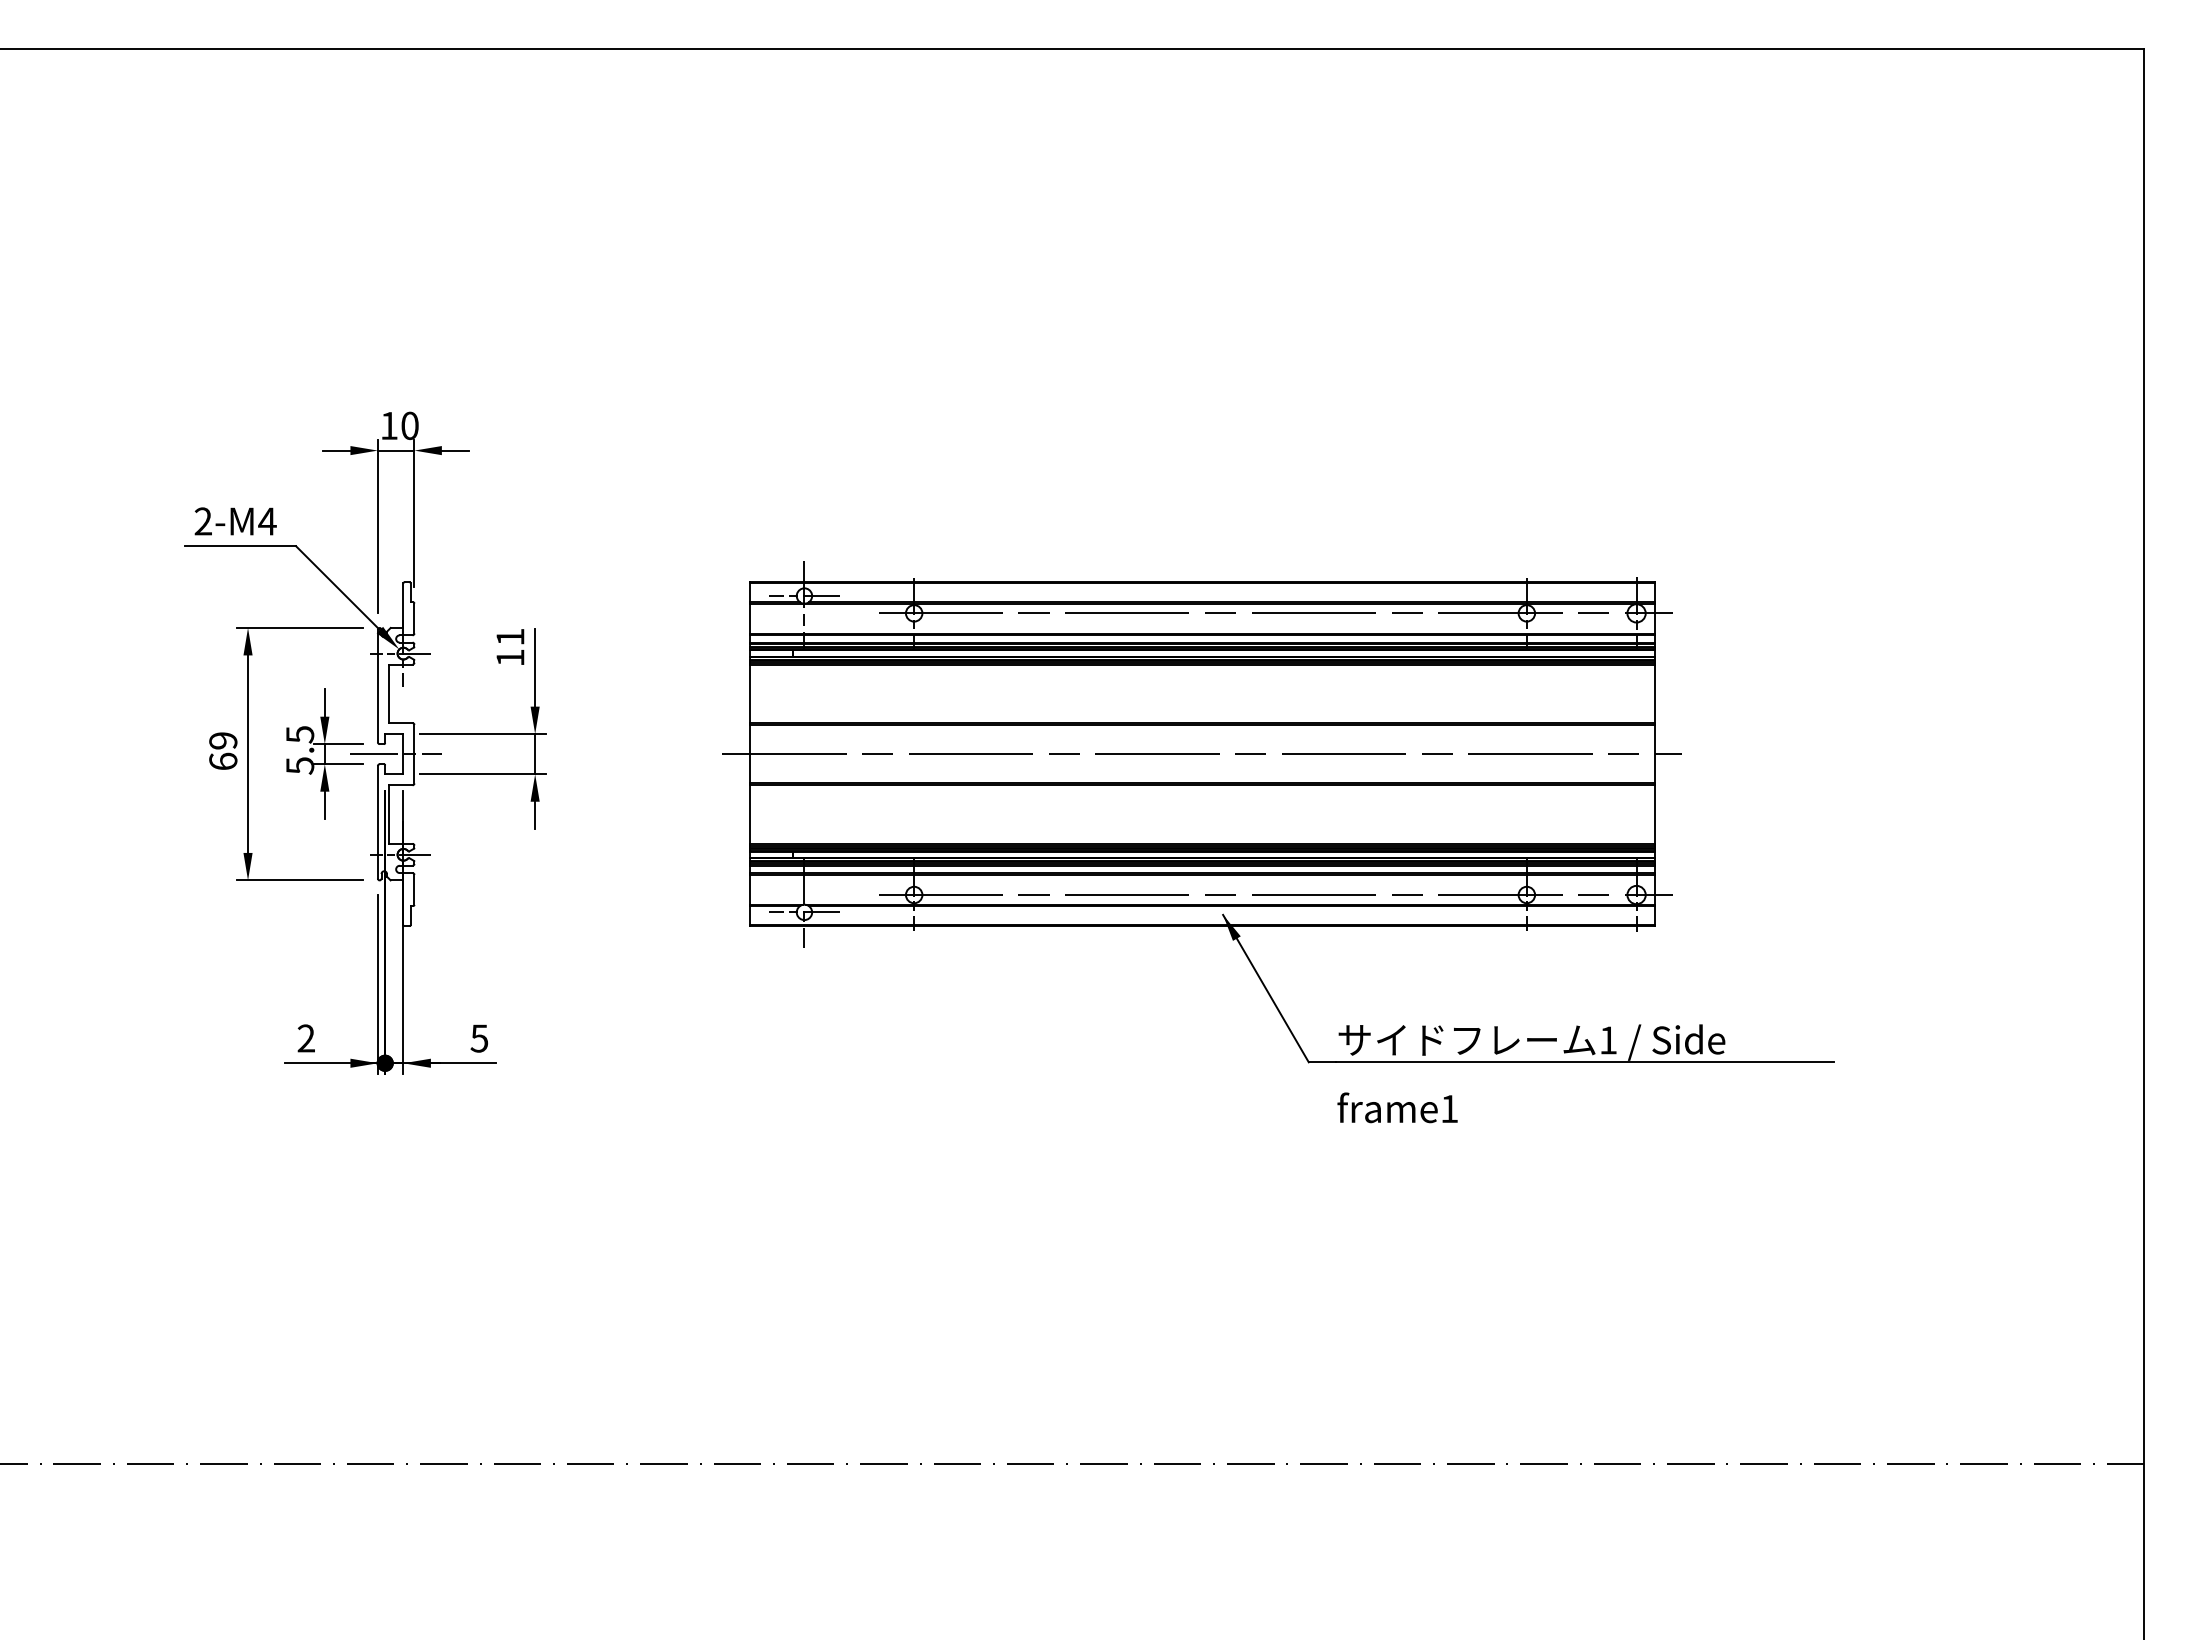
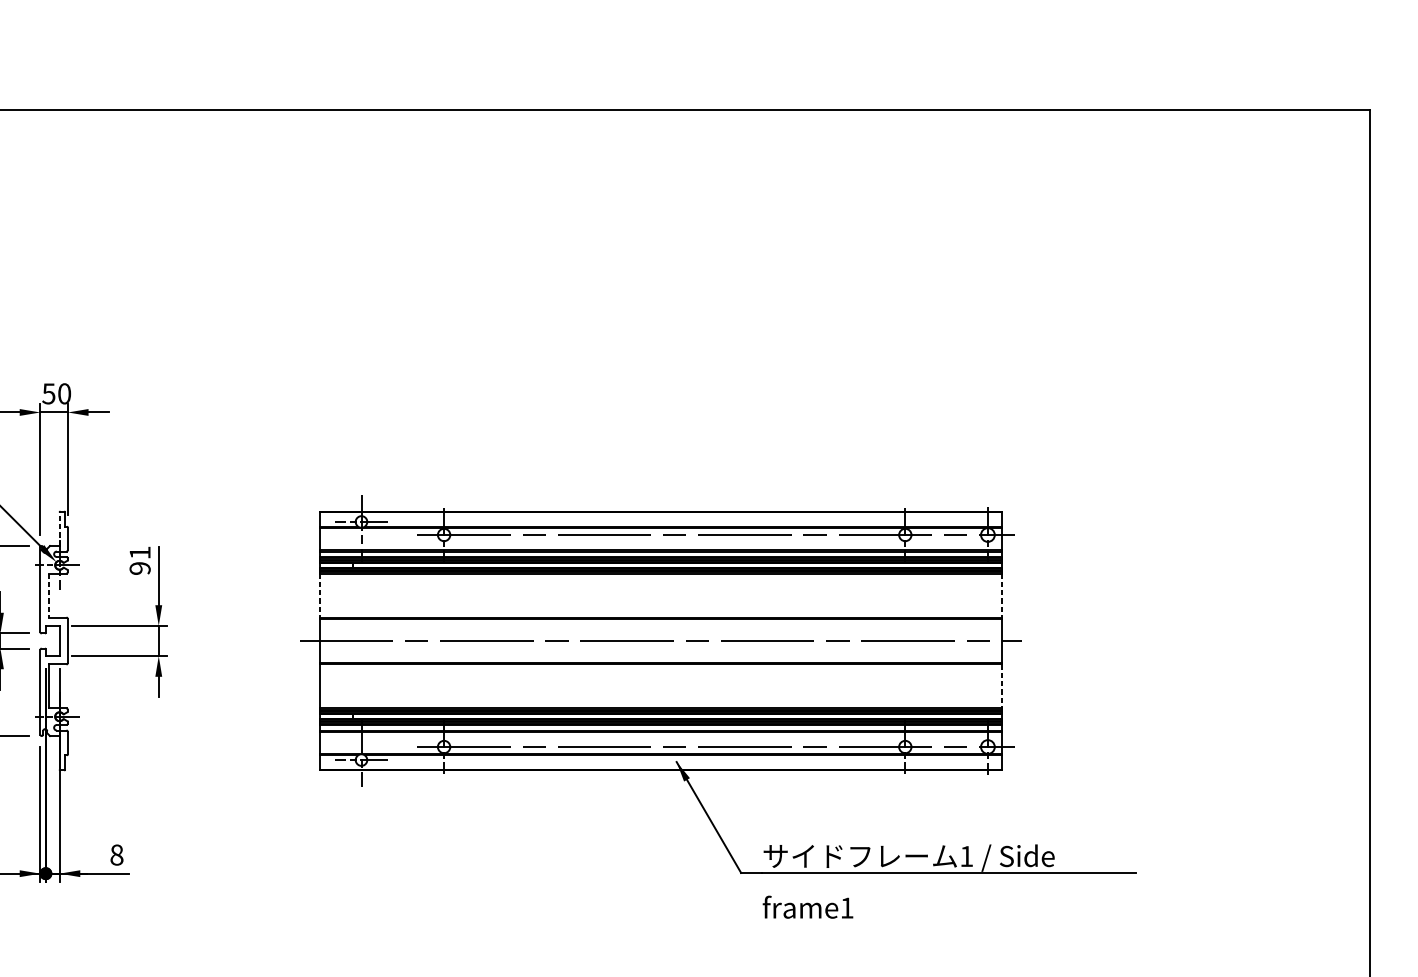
text: (388, 426) -> (48, 394), 10 -> 50
line: (403, 605) -> (59, 529), solid -> dashed
text: (510, 657) -> (140, 568), 11 -> 91
line: (388, 694) -> (48, 596), solid -> dashed
line: (749, 694) -> (320, 596), solid -> dashed
line: (1654, 694) -> (1001, 596), solid -> dashed
line: (395, 754) -> (53, 641), removed
line: (1654, 815) -> (1001, 687), solid -> dashed
text: (479, 1038) -> (116, 855), 5 -> 8

